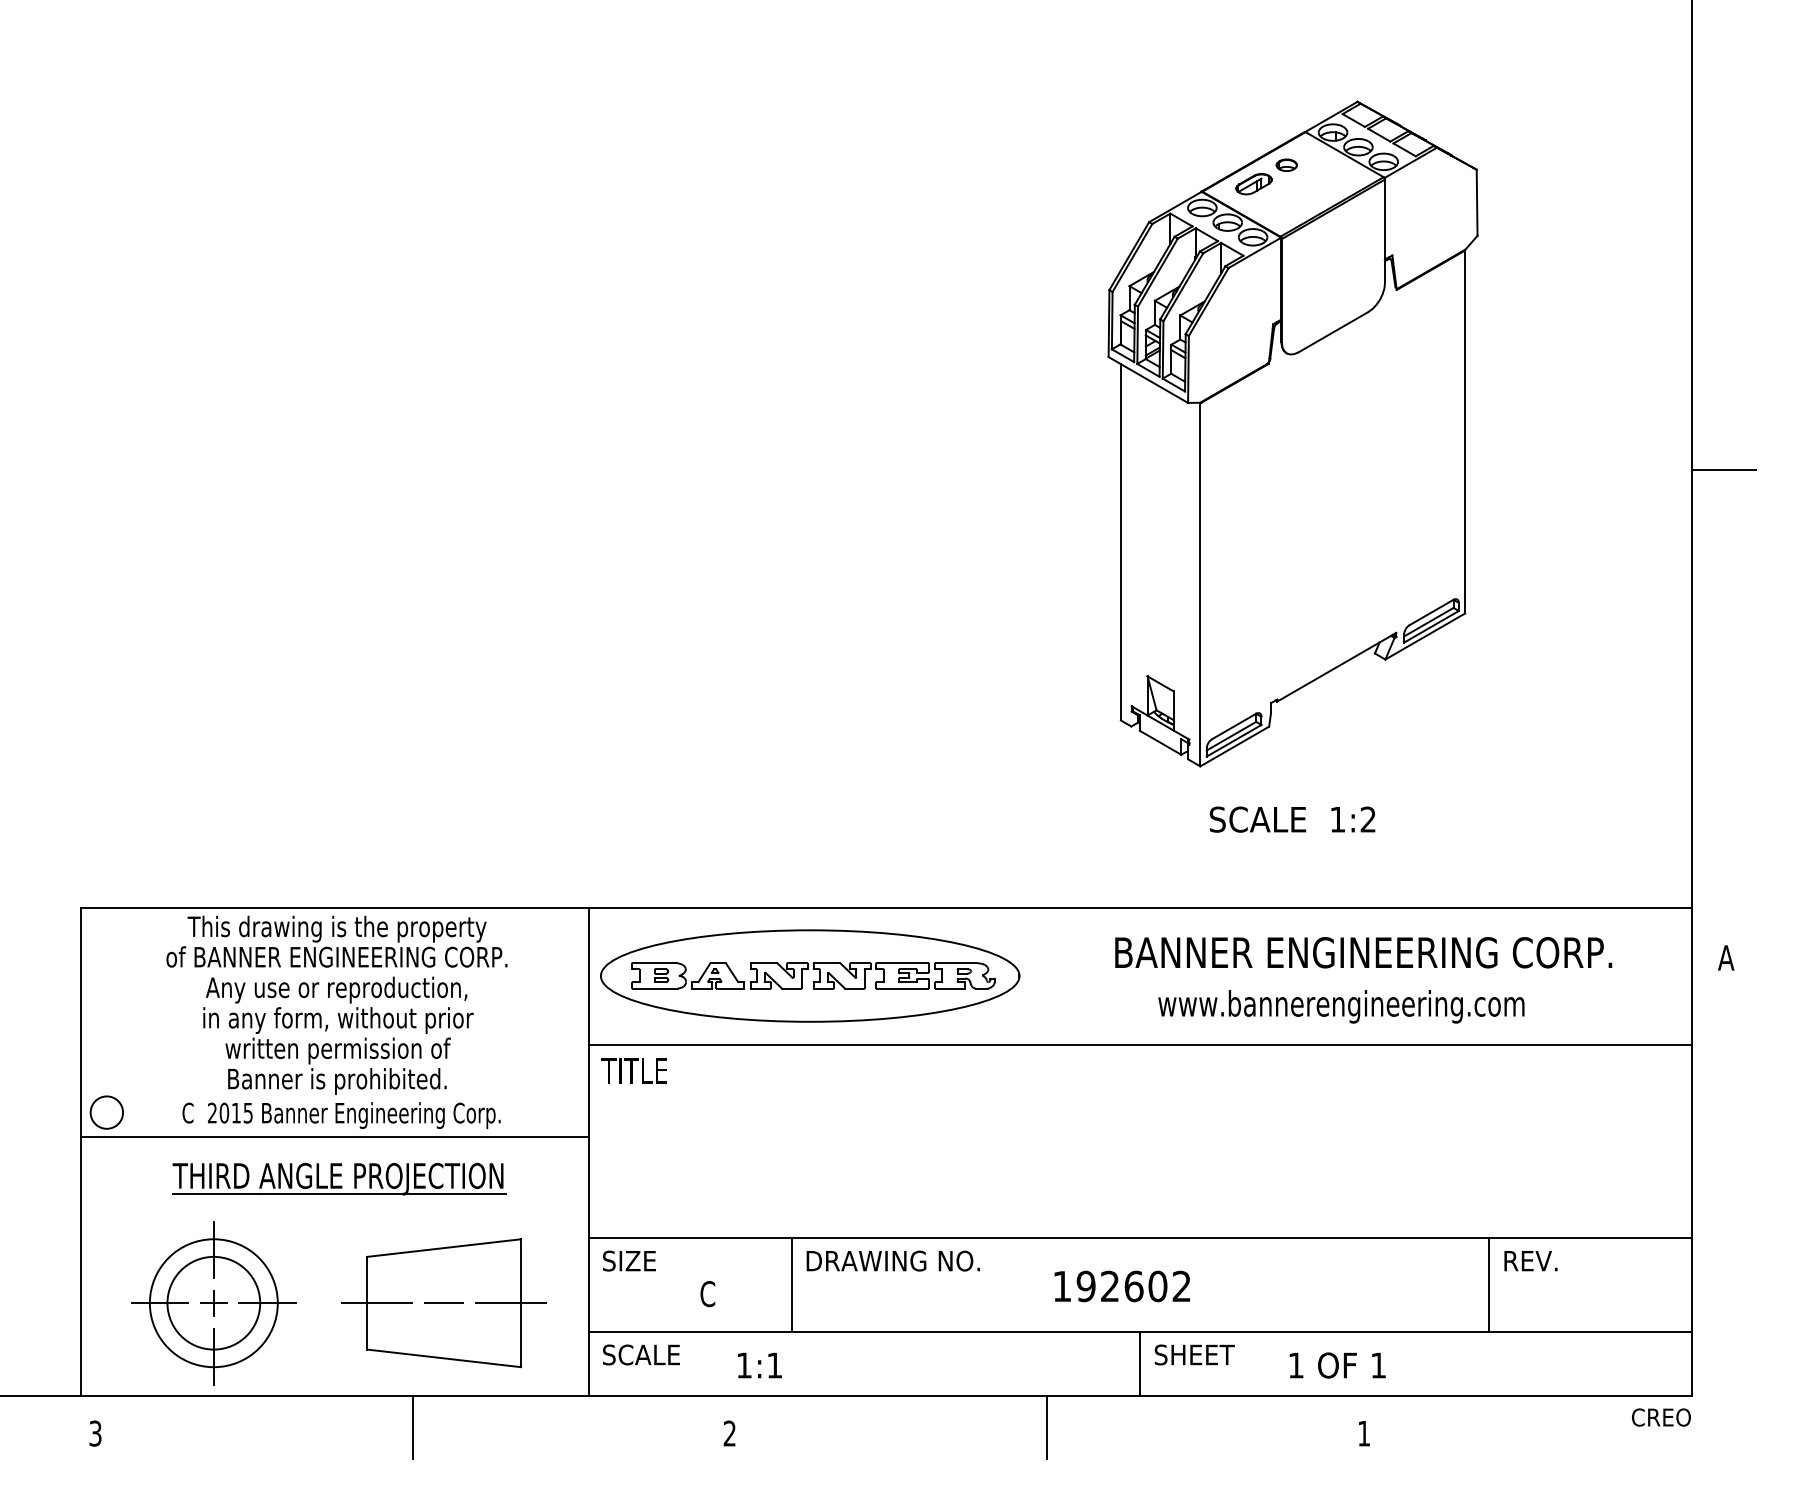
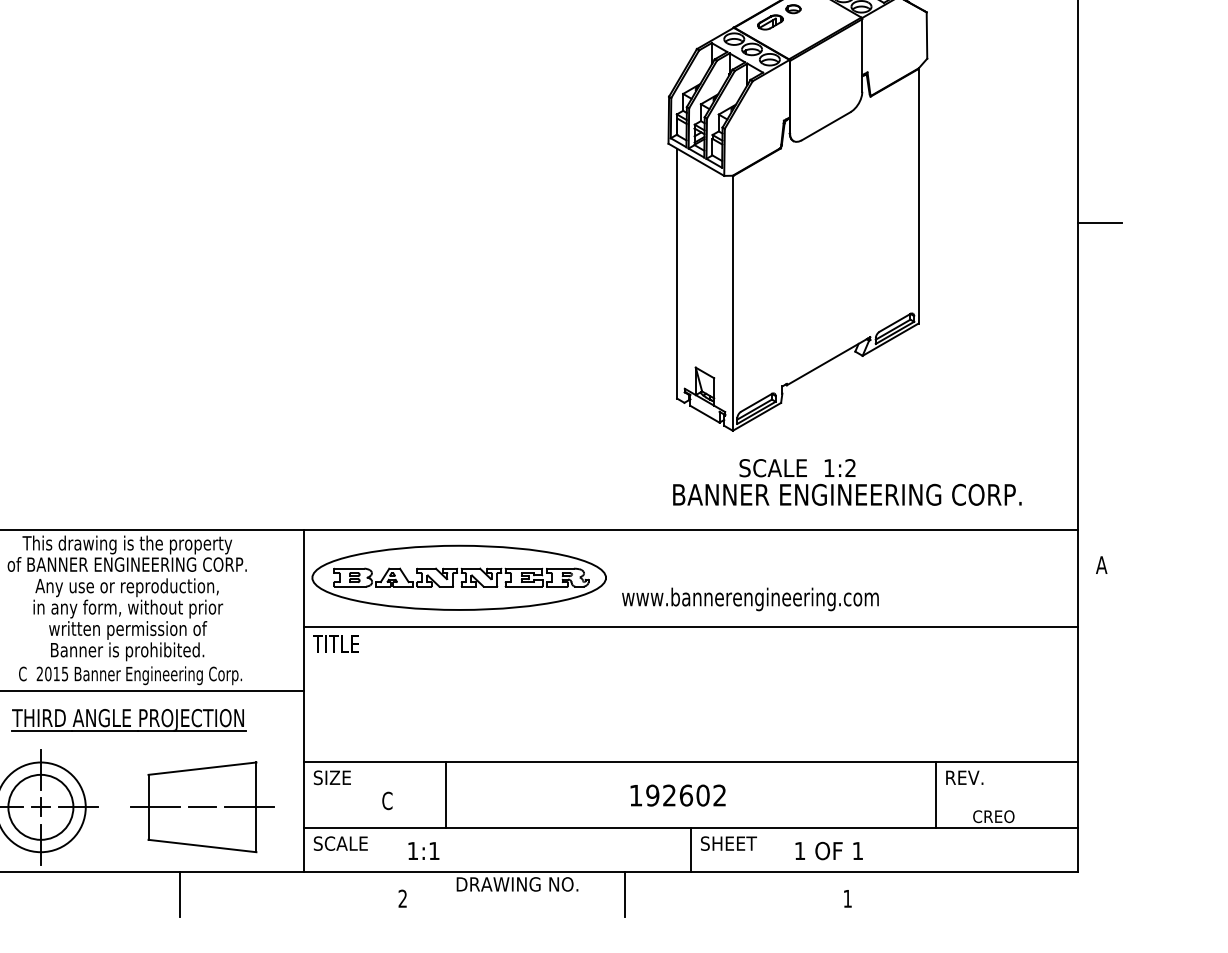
text: (1363, 952) -> (847, 494), moved
text: (1341, 1006) -> (750, 599), moved
text: (892, 1260) -> (516, 883), moved
text: (1661, 1417) -> (993, 816), moved

